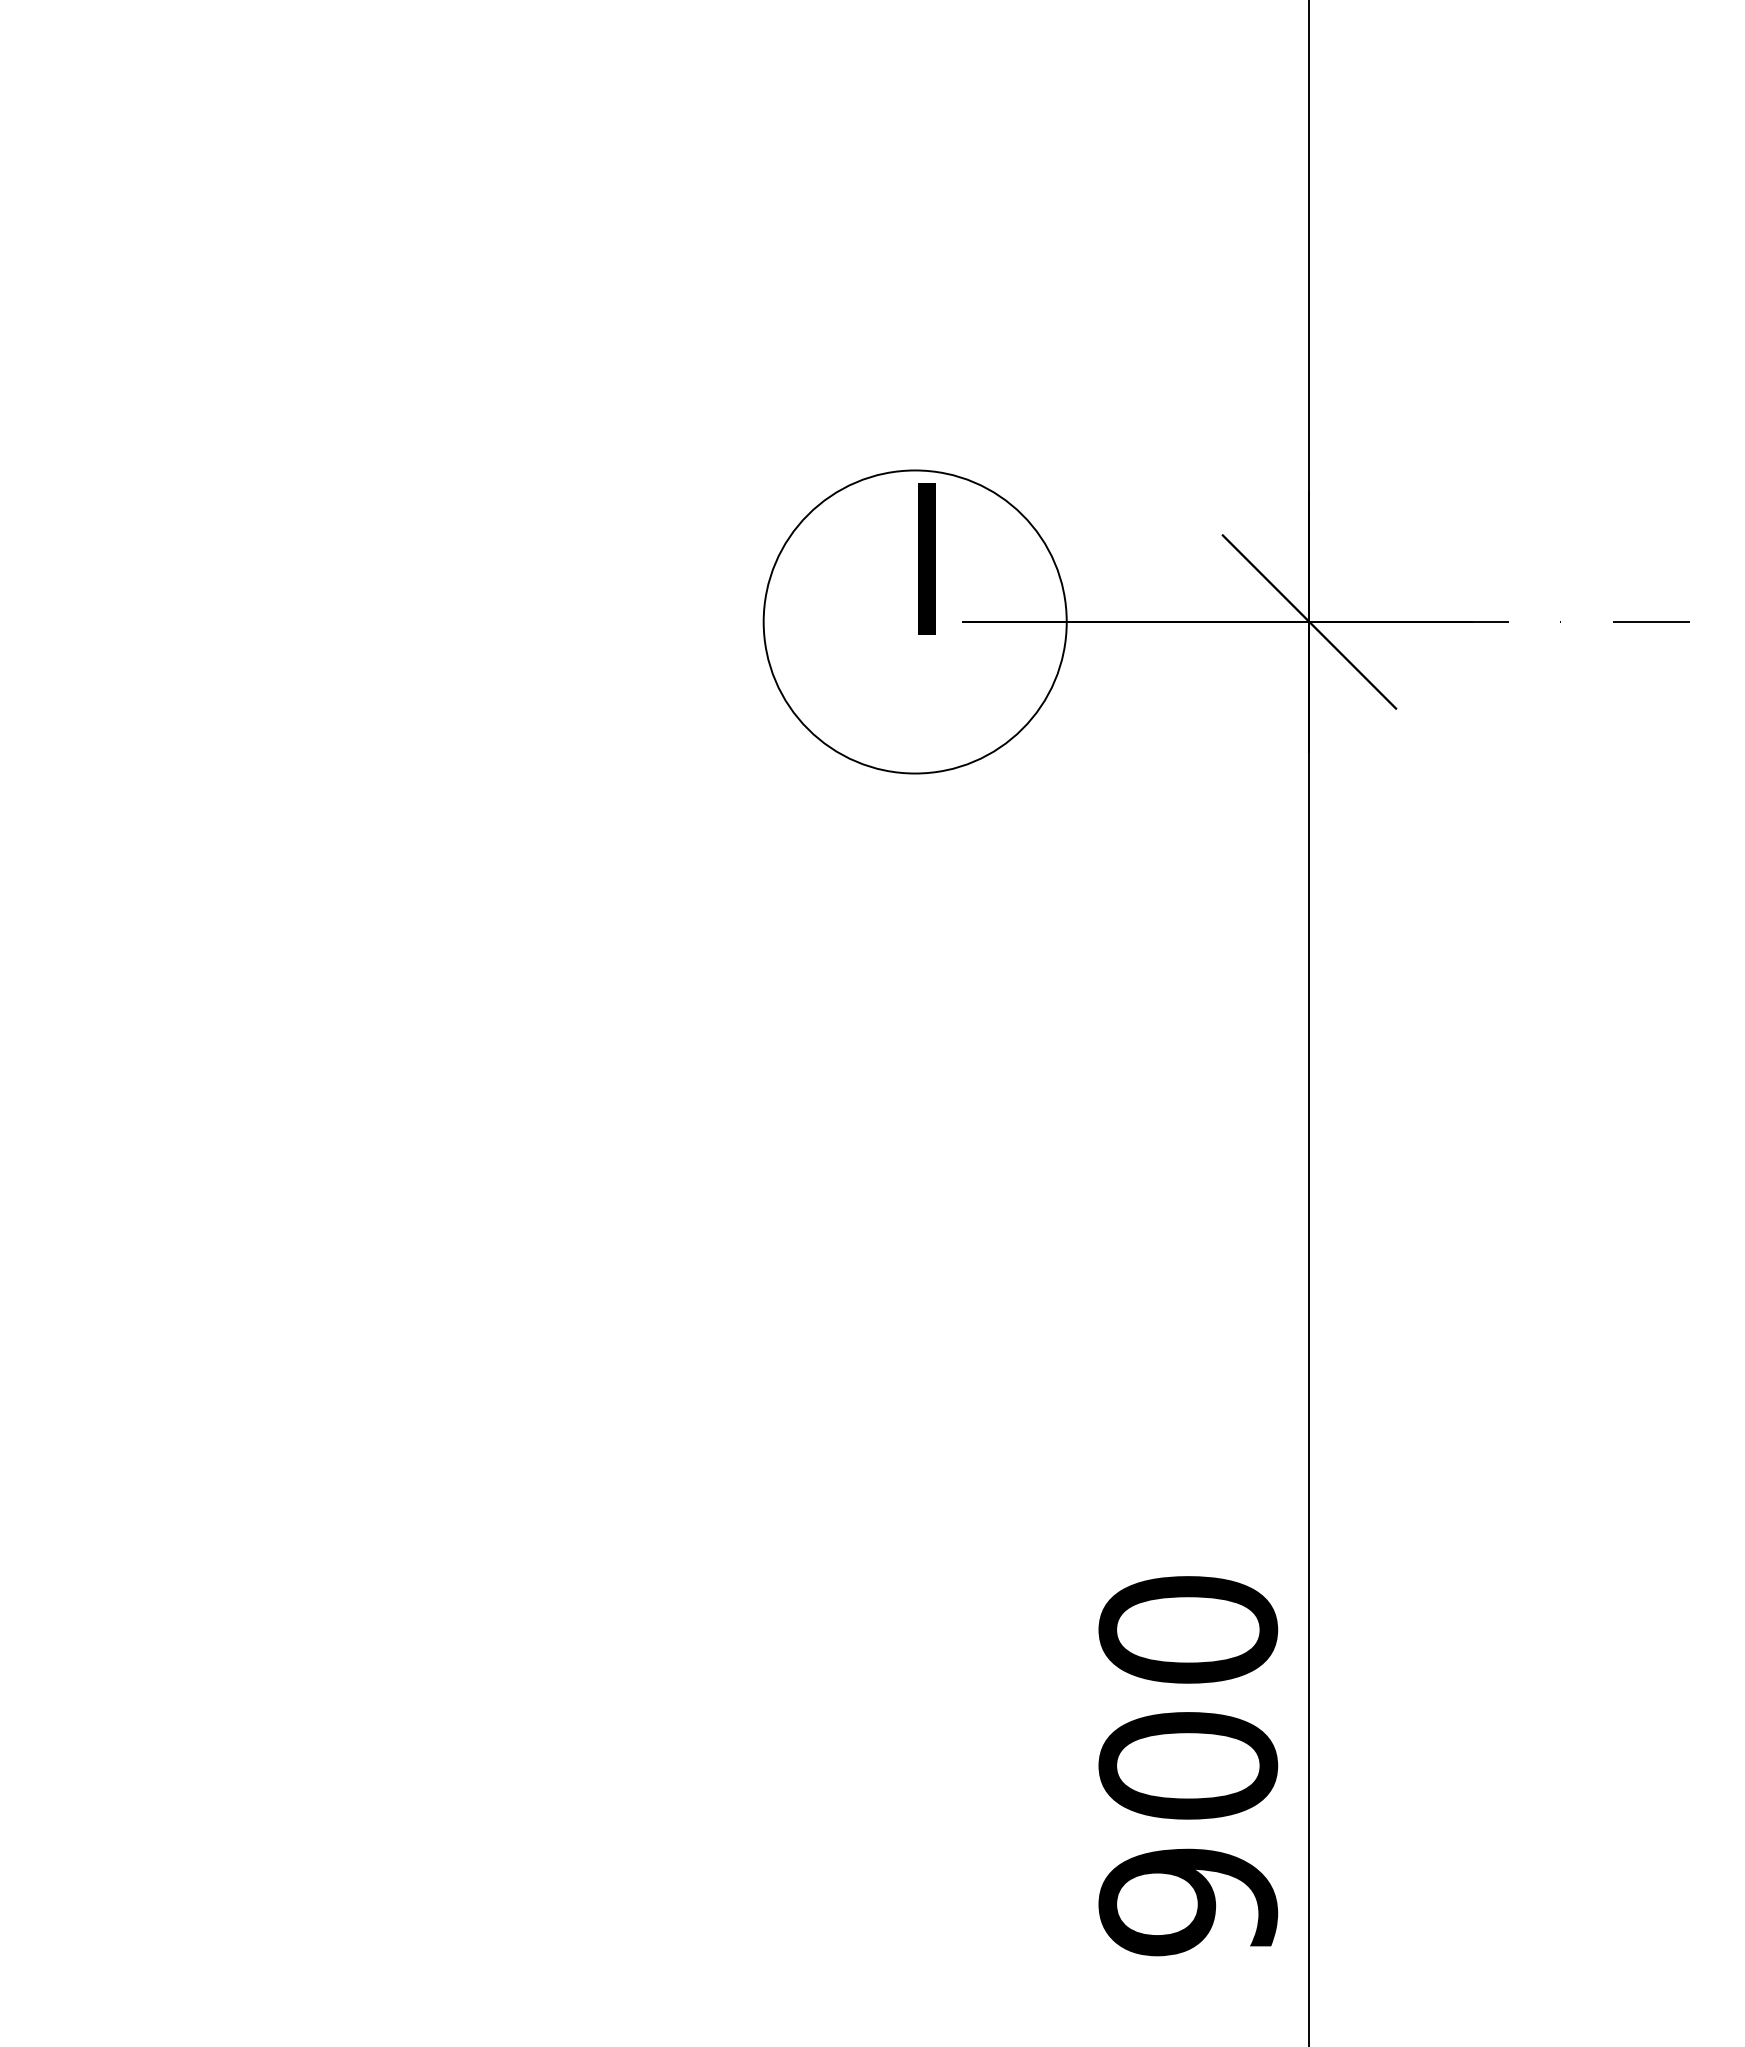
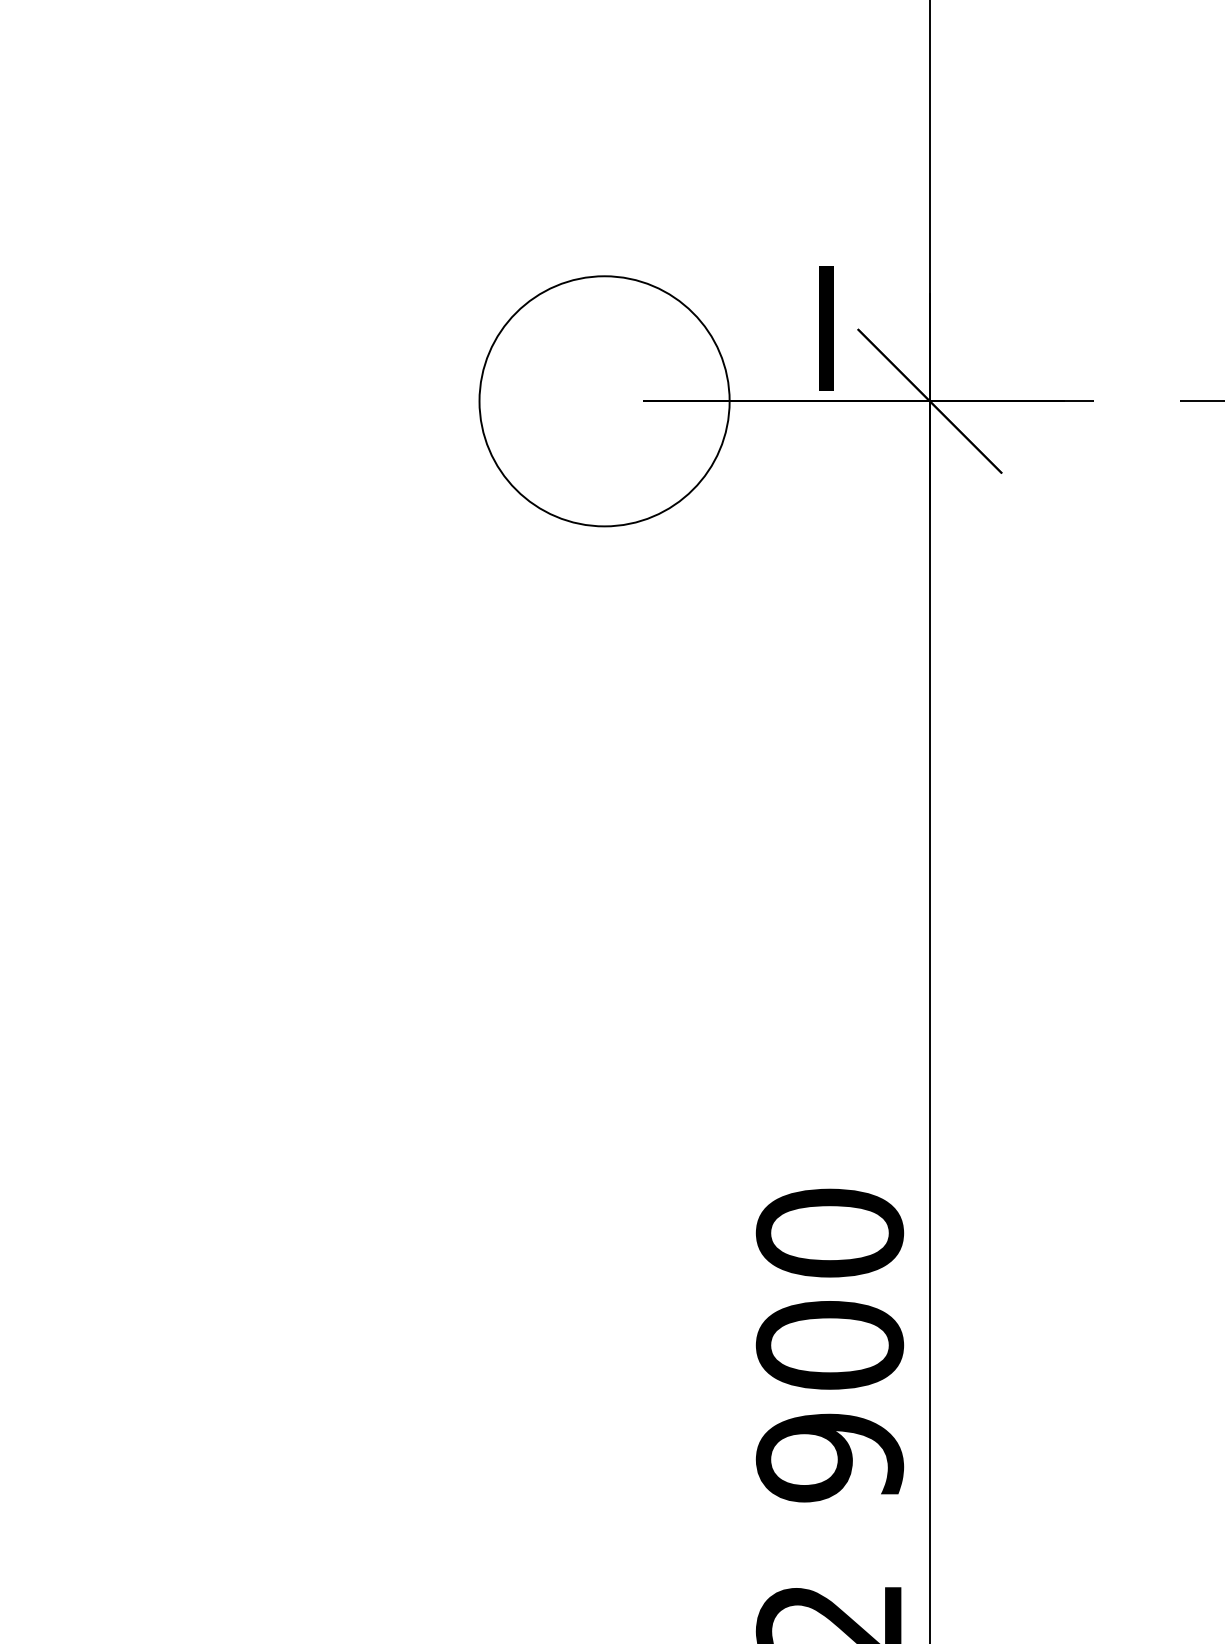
text: (926, 558) -> (825, 327), moved

